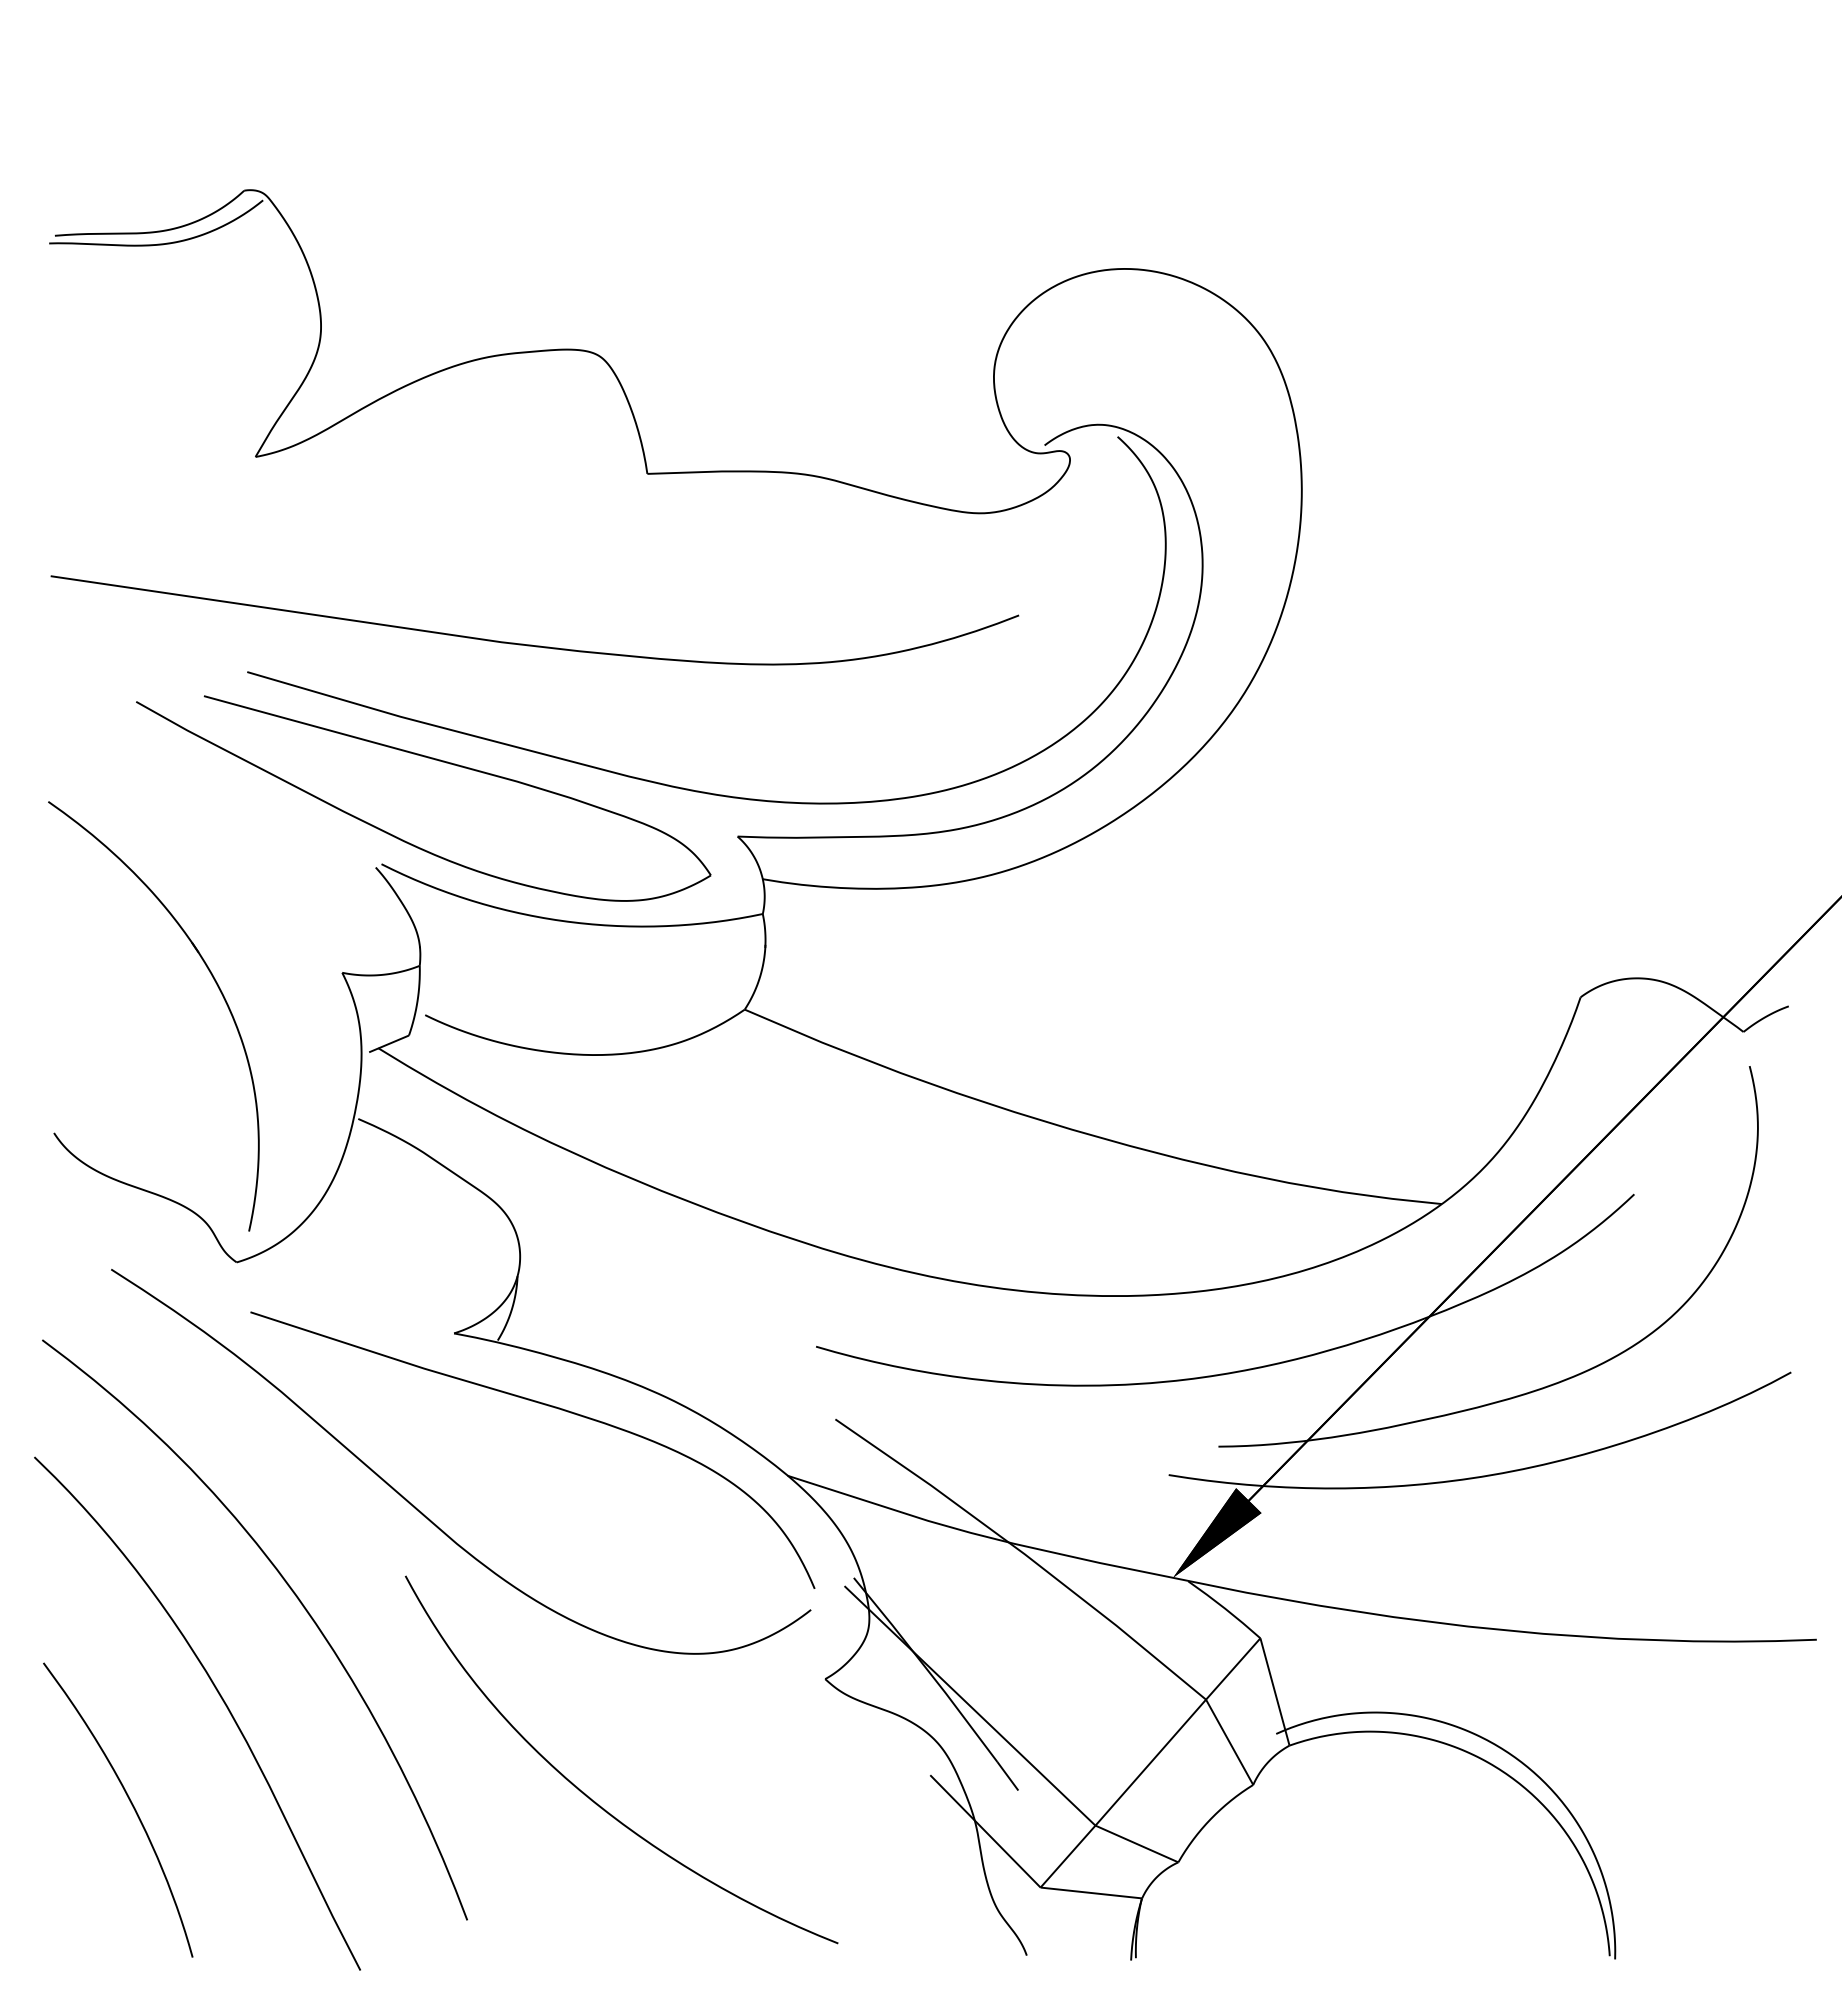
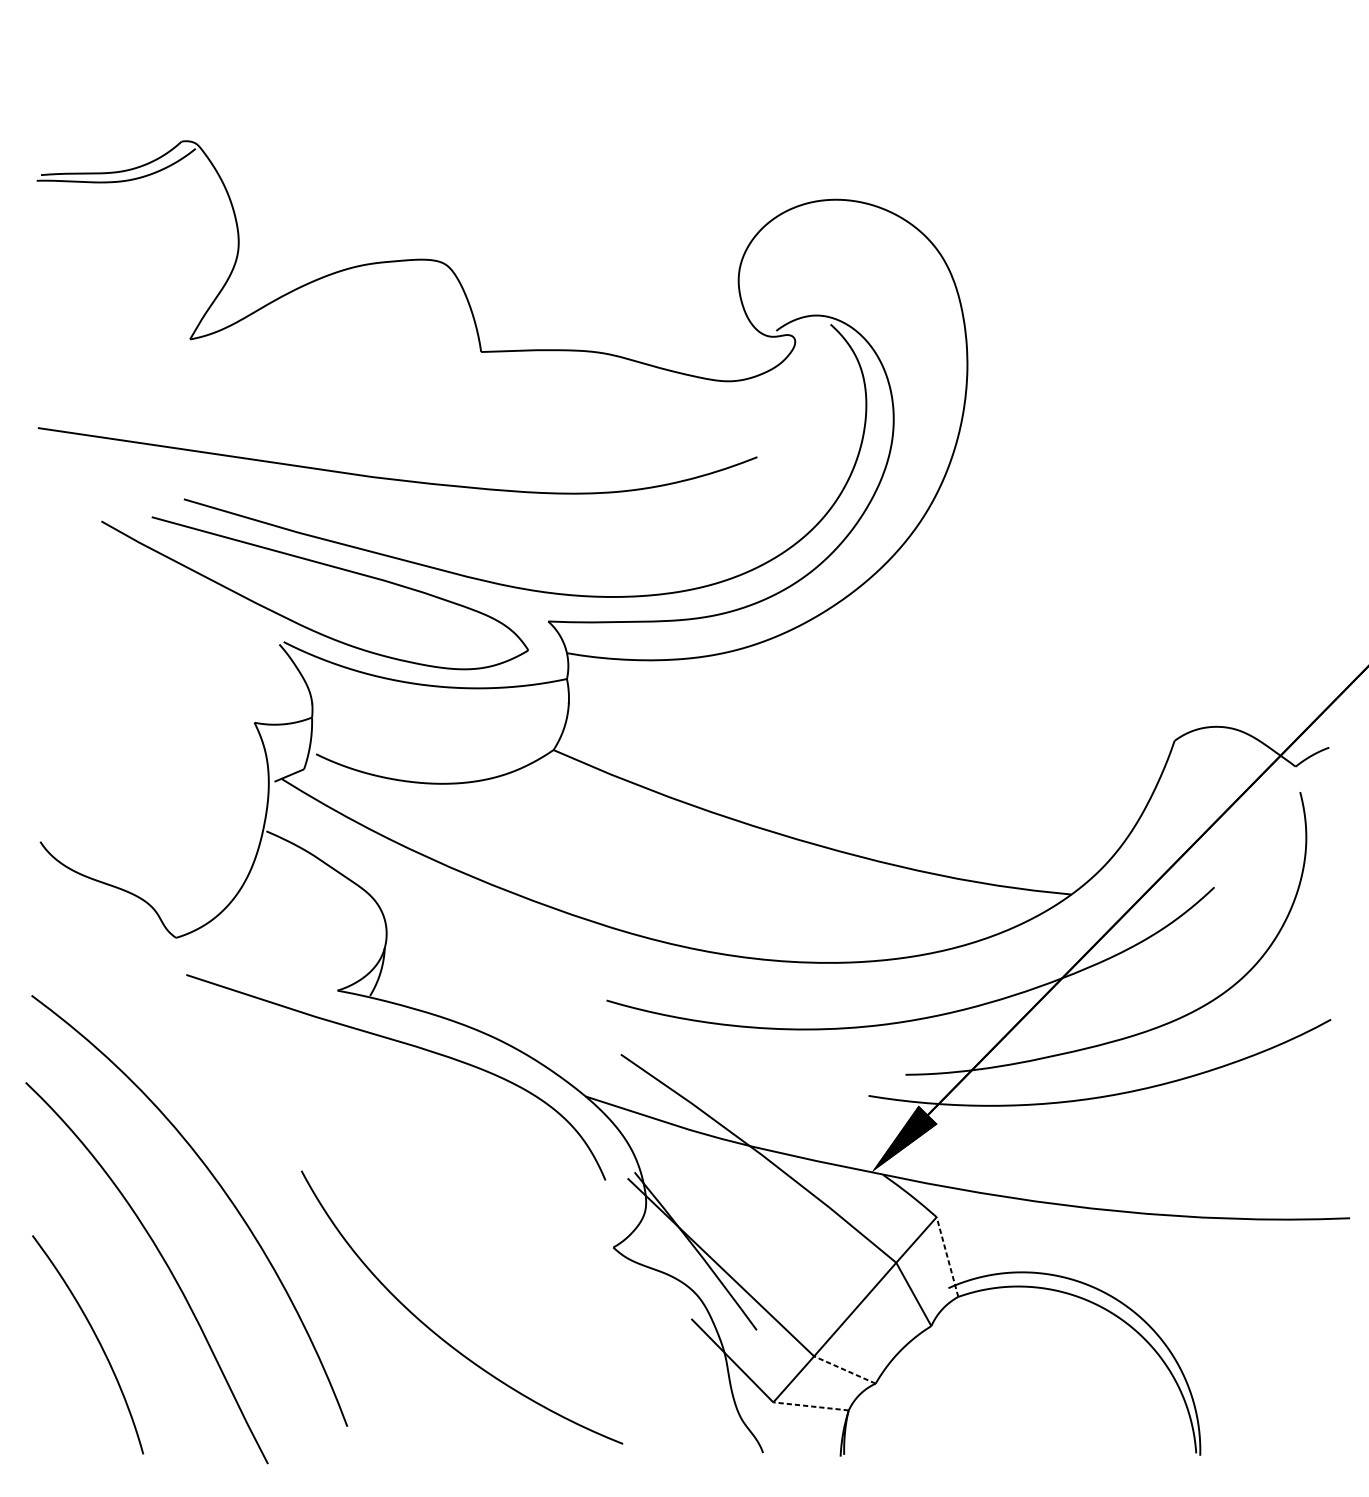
part: (216, 985) -> (161, 732), removed
curve: (421, 1511) -> (313, 1122), removed
line: (1274, 1691) -> (947, 1256), solid -> dashed
line: (1136, 1843) -> (844, 1369), solid -> dashed
line: (1090, 1892) -> (810, 1406), solid -> dashed

